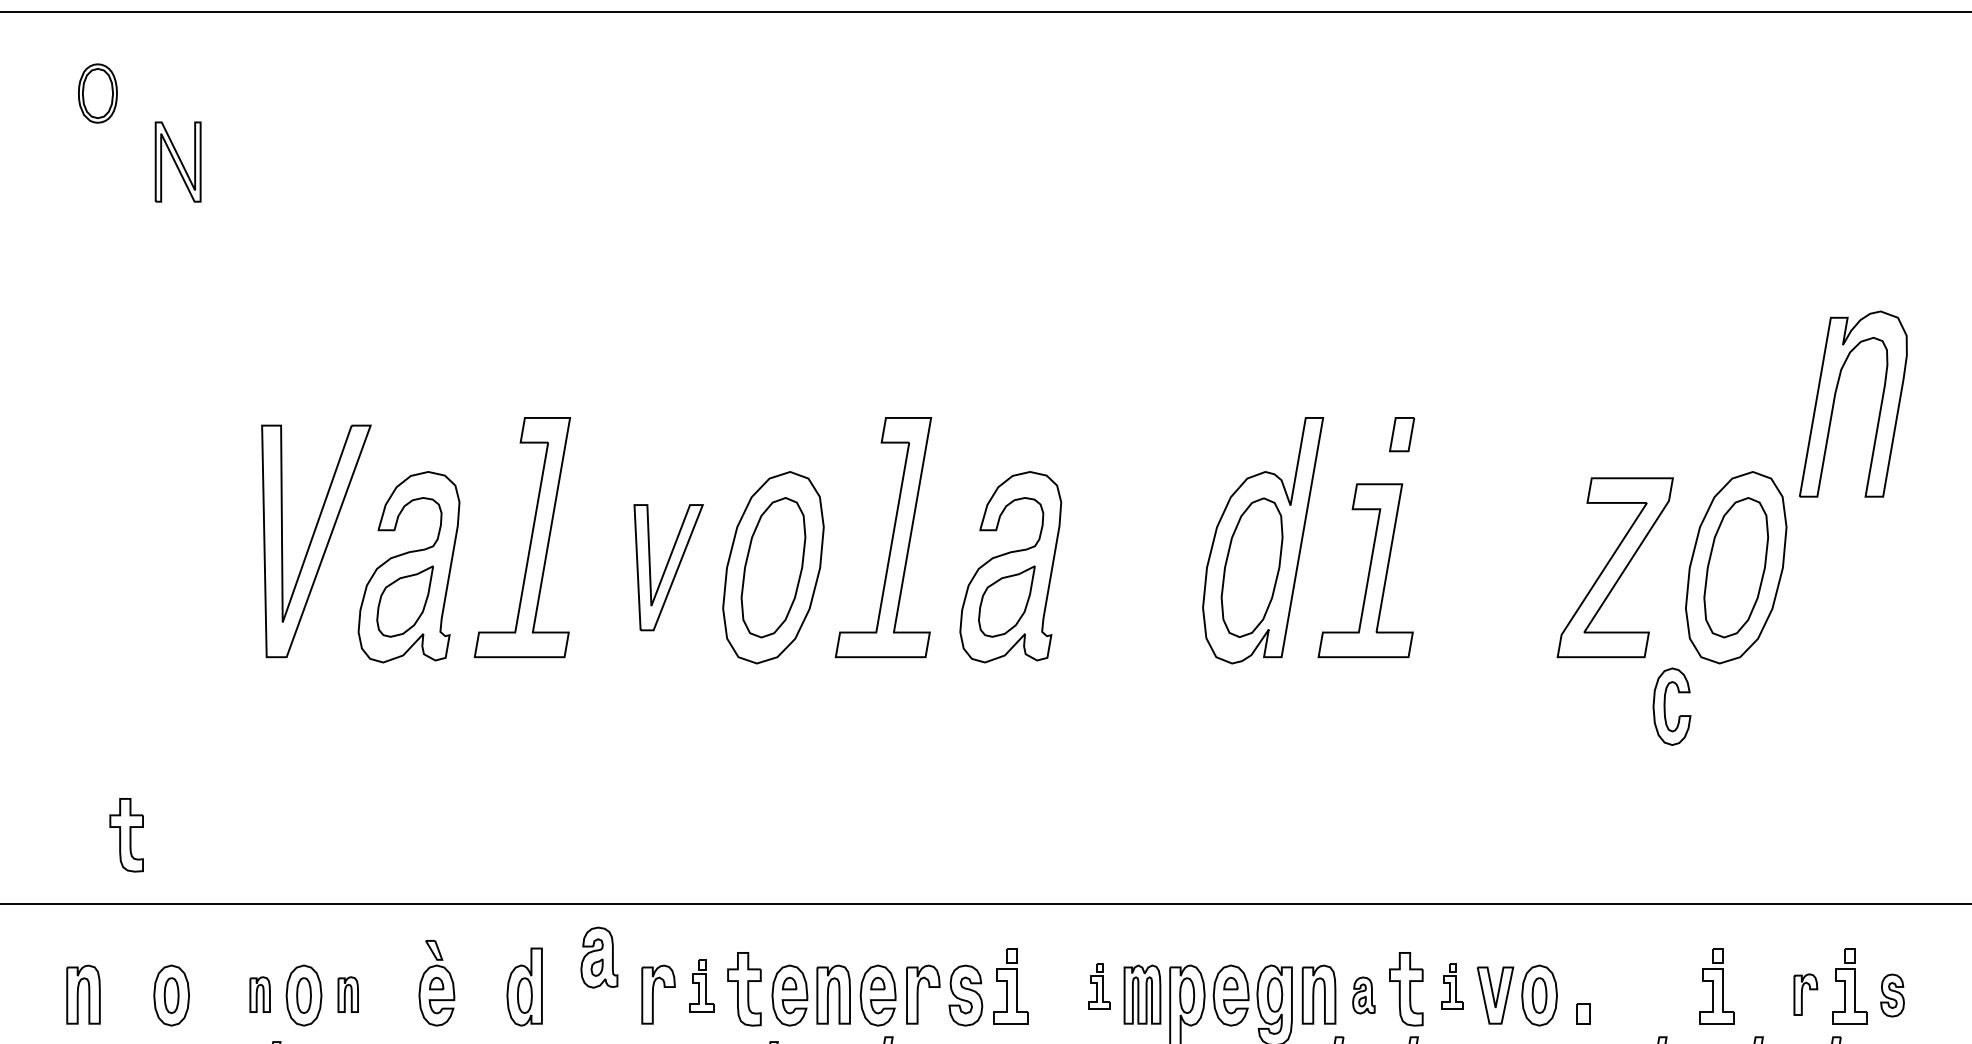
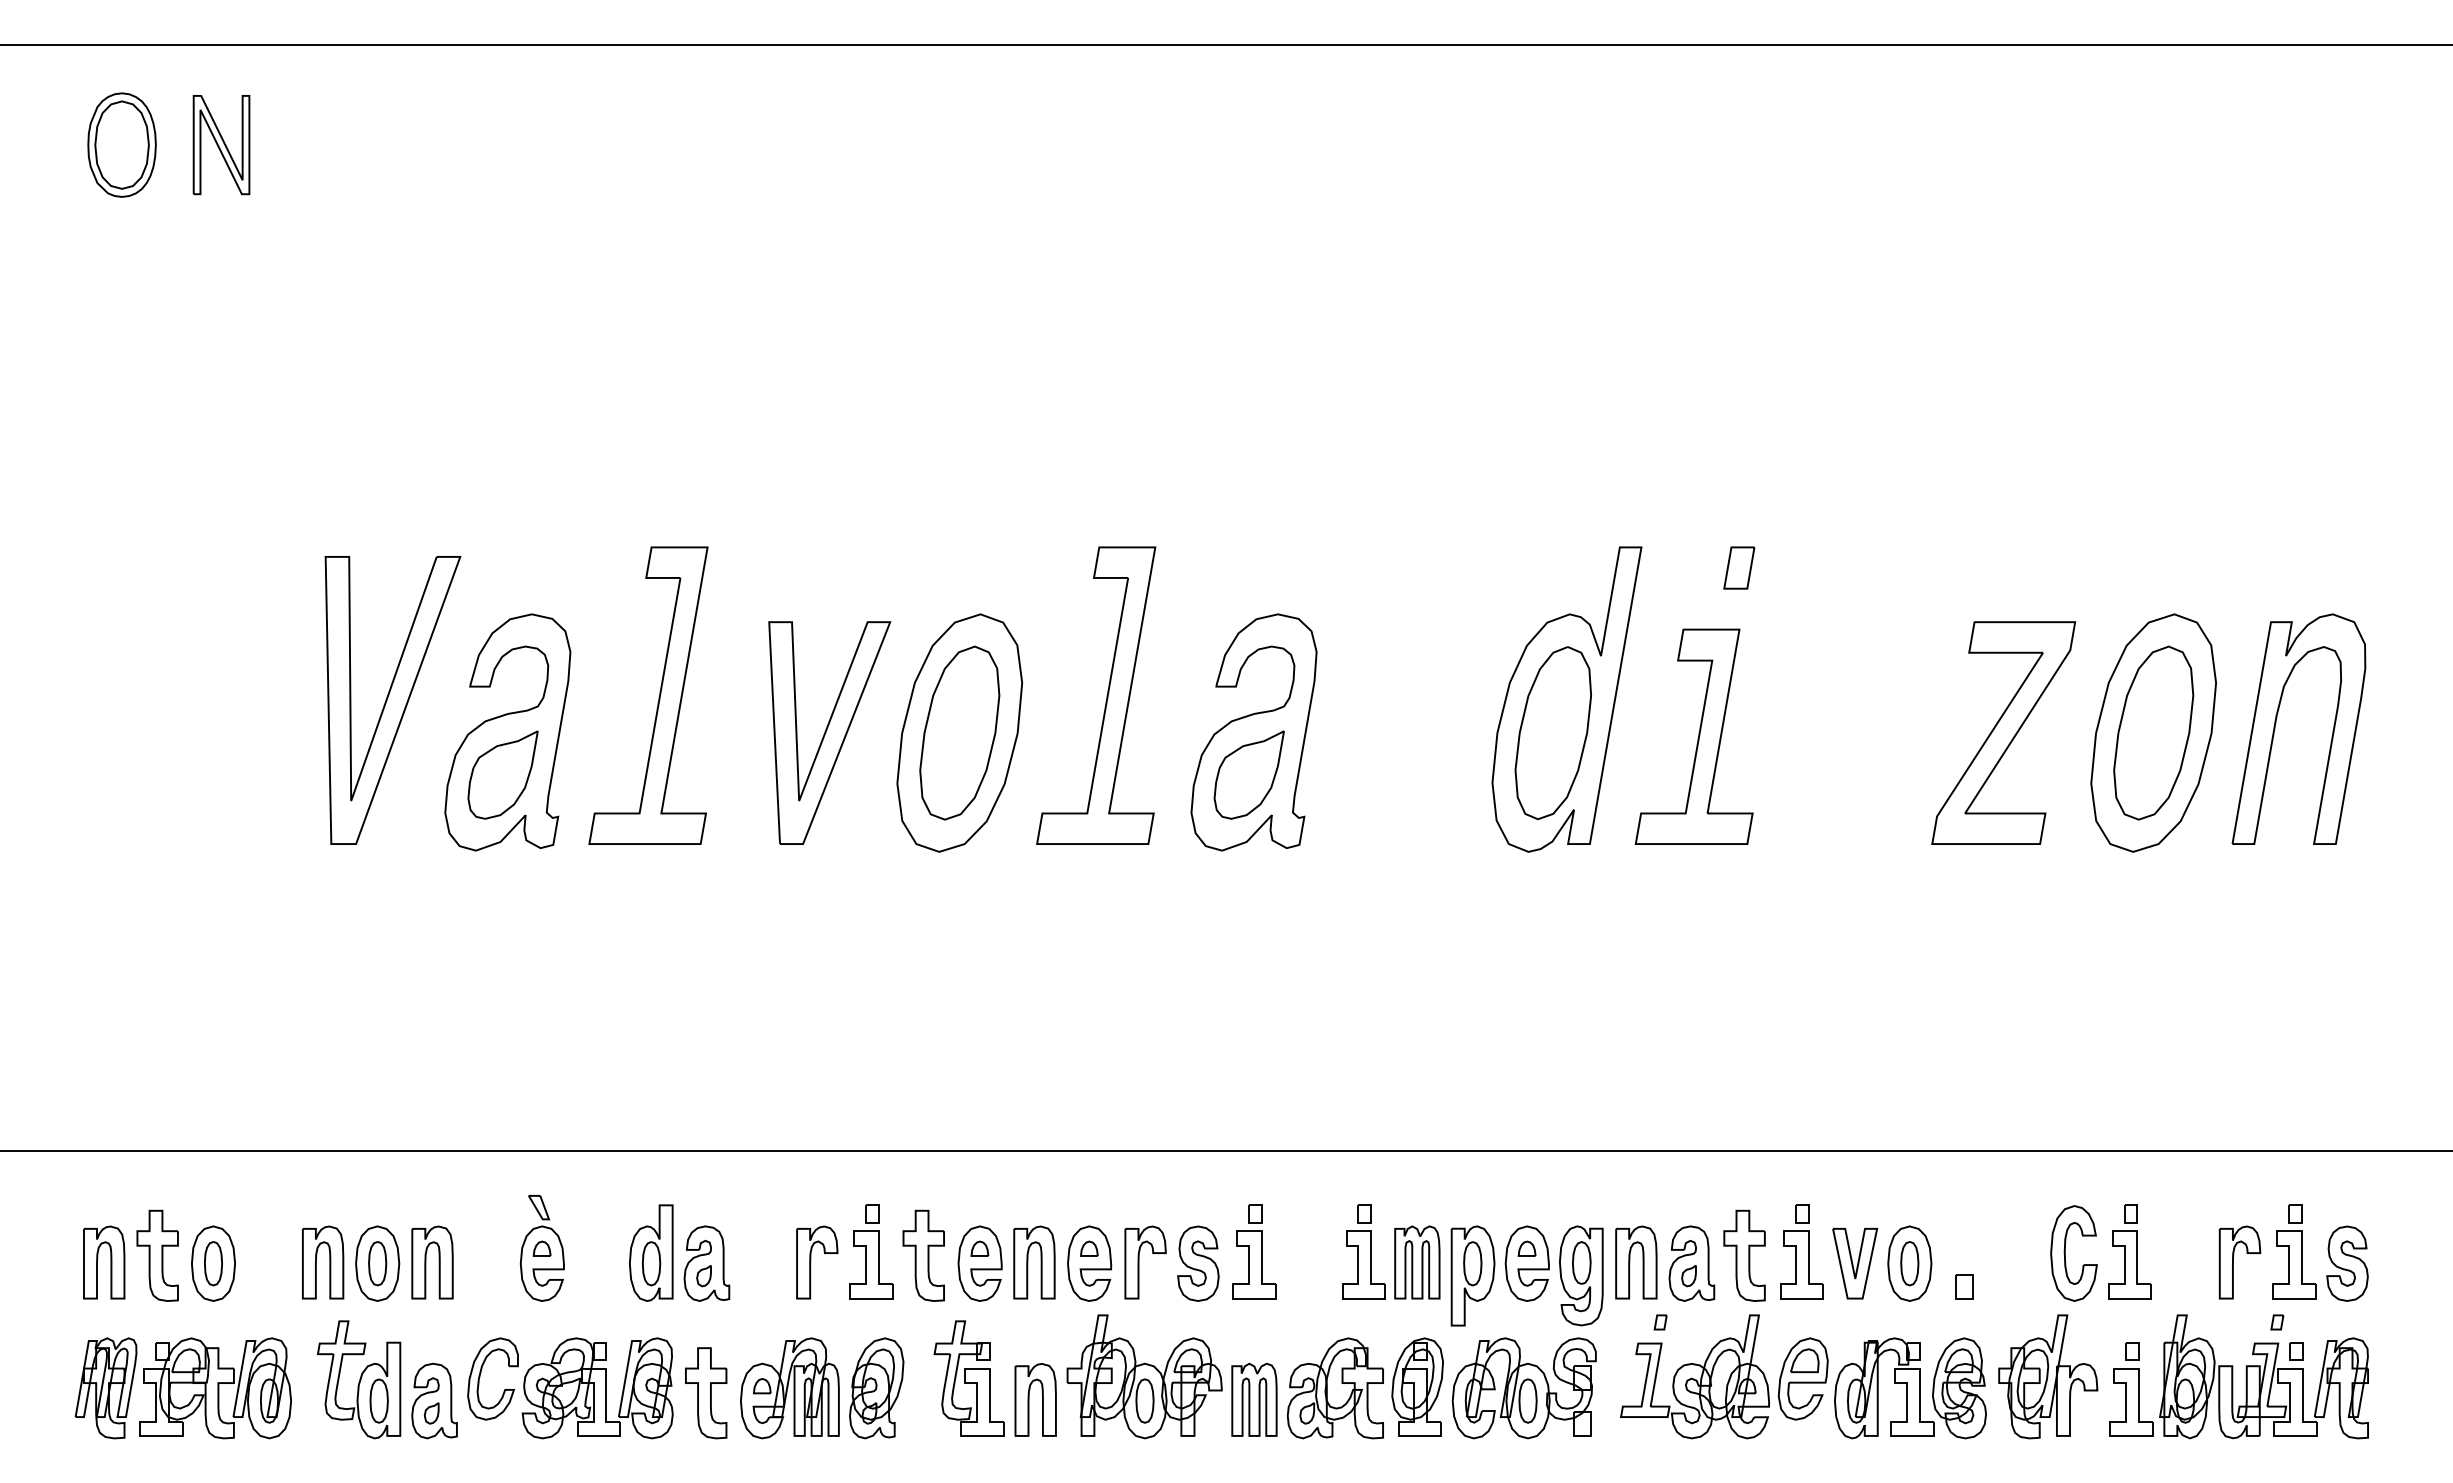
part: (97, 93) -> (121, 144), size x1.43
part: (178, 162) -> (221, 145), moved
part: (1835, 399) -> (2276, 723), moved
part: (668, 567) -> (829, 732), size x1.43
part: (1665, 706) -> (2065, 1253), moved
part: (126, 834) -> (157, 1255), moved
part: (599, 957) -> (706, 1263), moved
part: (702, 985) -> (871, 1251), size x1.43
part: (1099, 985) -> (1363, 1251), size x1.67
part: (1452, 985) -> (1801, 1251), size x1.67
part: (260, 994) -> (323, 1262), size x1.67
part: (348, 994) -> (432, 1262), size x1.67
part: (1805, 994) -> (2239, 1262), size x1.43
part: (1363, 995) -> (1691, 1263), size x1.67
part: (1892, 995) -> (2347, 1263), size x1.43

